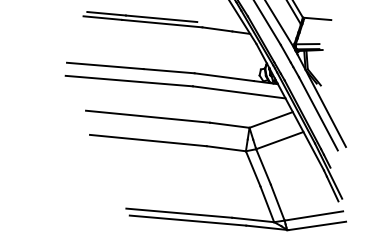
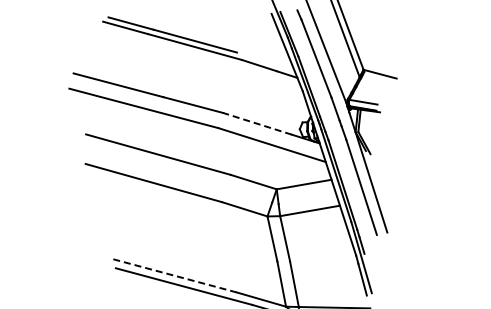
line: (223, 77) -> (256, 123), solid -> dashed
line: (179, 213) -> (175, 276), solid -> dashed

